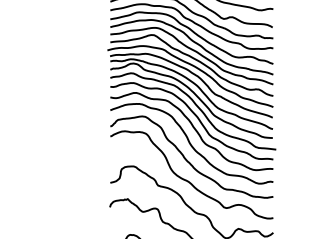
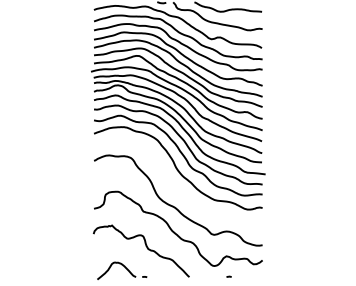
curve: (188, 160) -> (174, 185), removed

